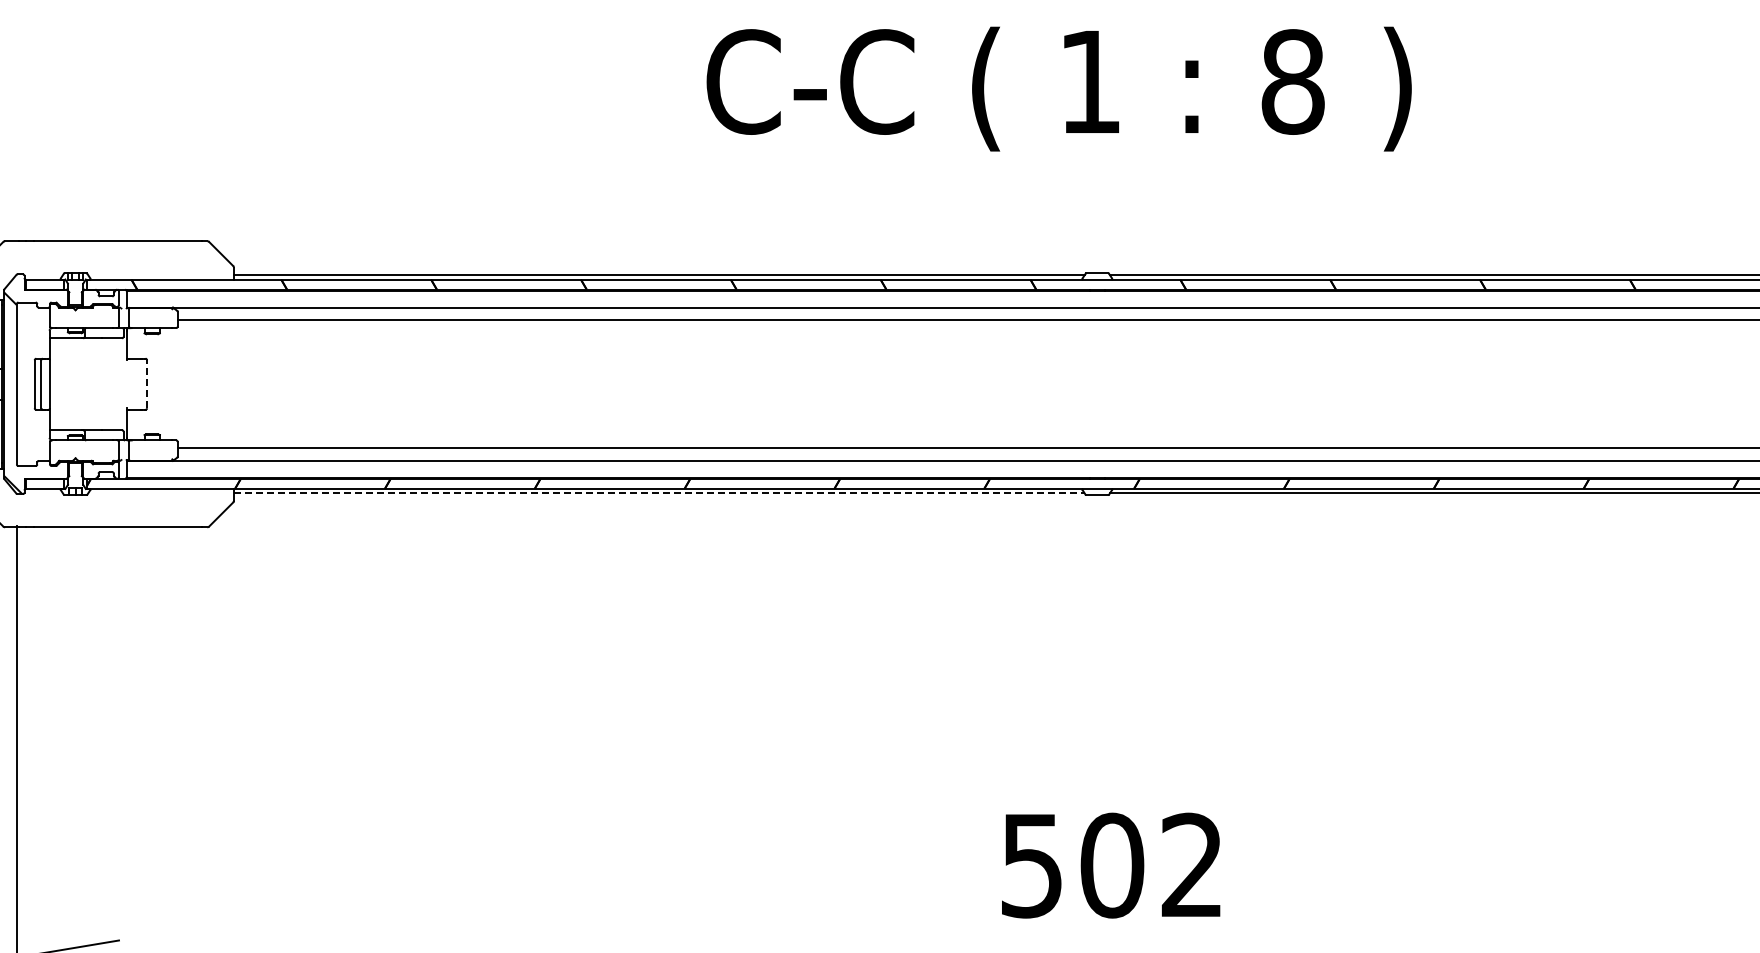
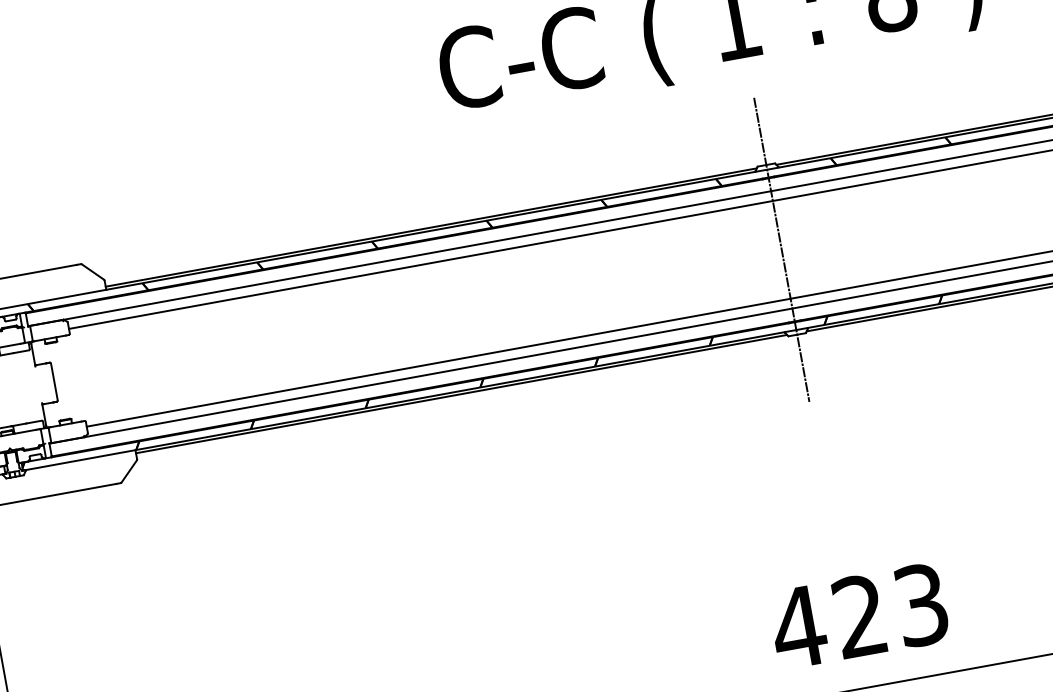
line: (147, 383) -> (54, 381), dashed -> solid
line: (1097, 383) -> (781, 249), added
line: (659, 493) -> (461, 394), dashed -> solid
text: (1110, 865) -> (858, 616), 502 -> 423

